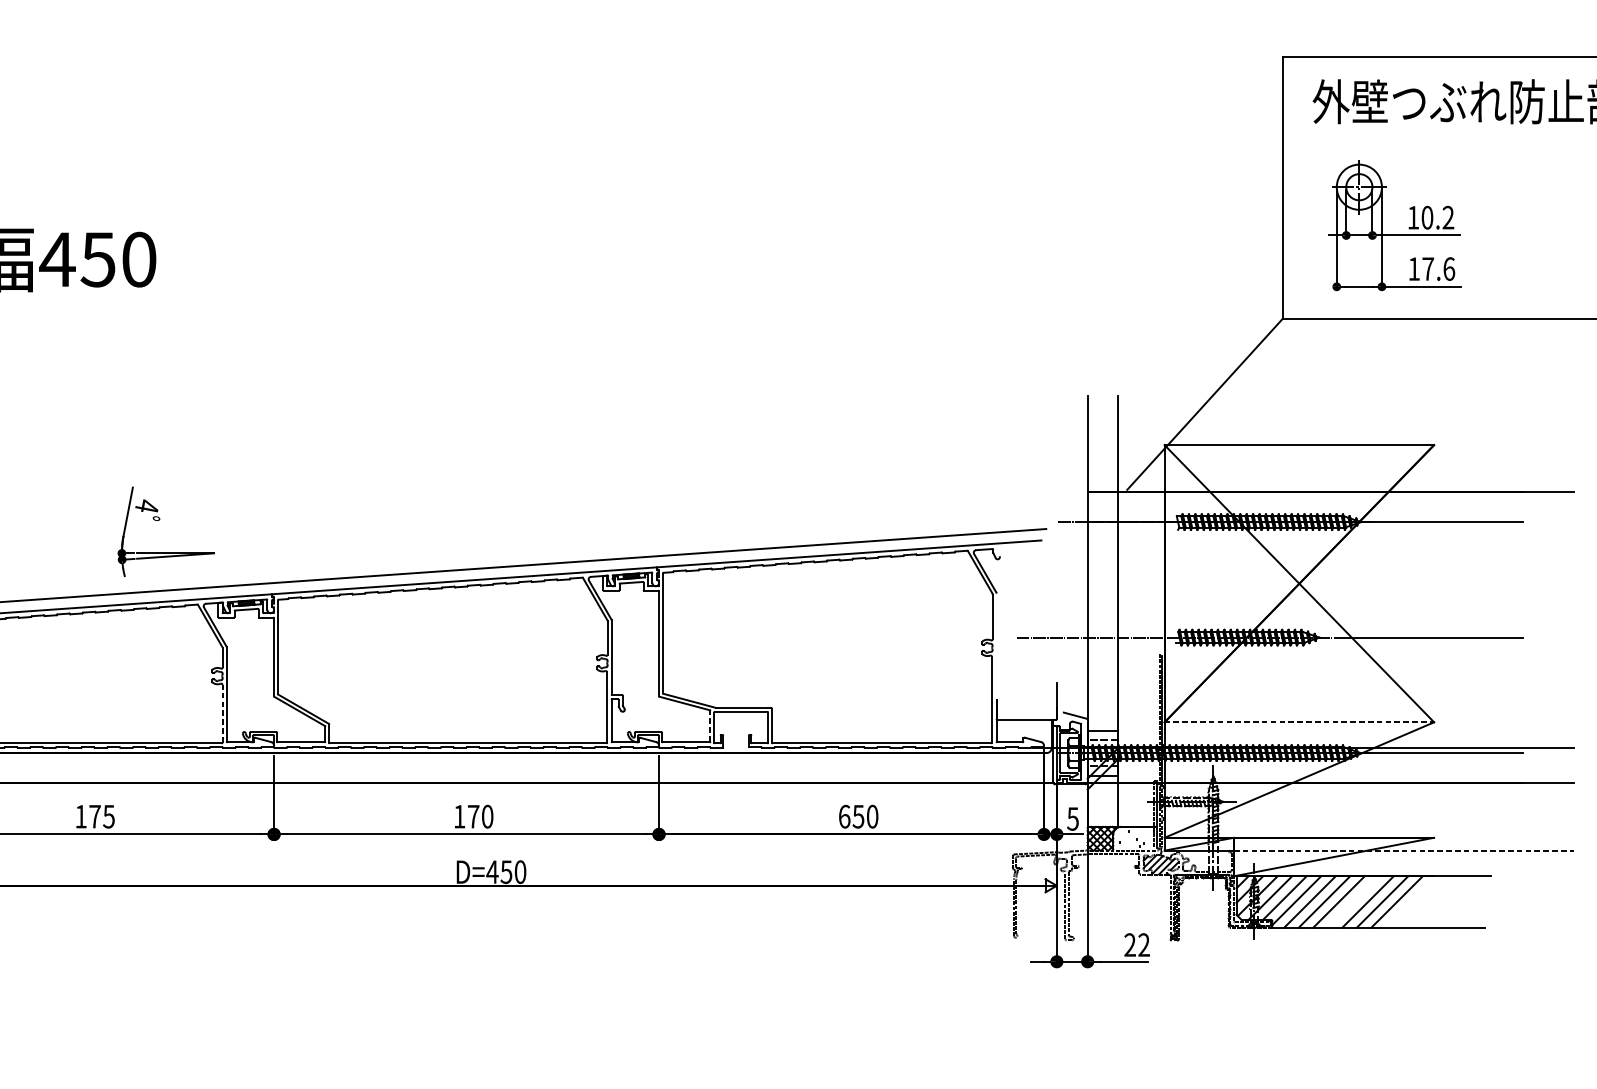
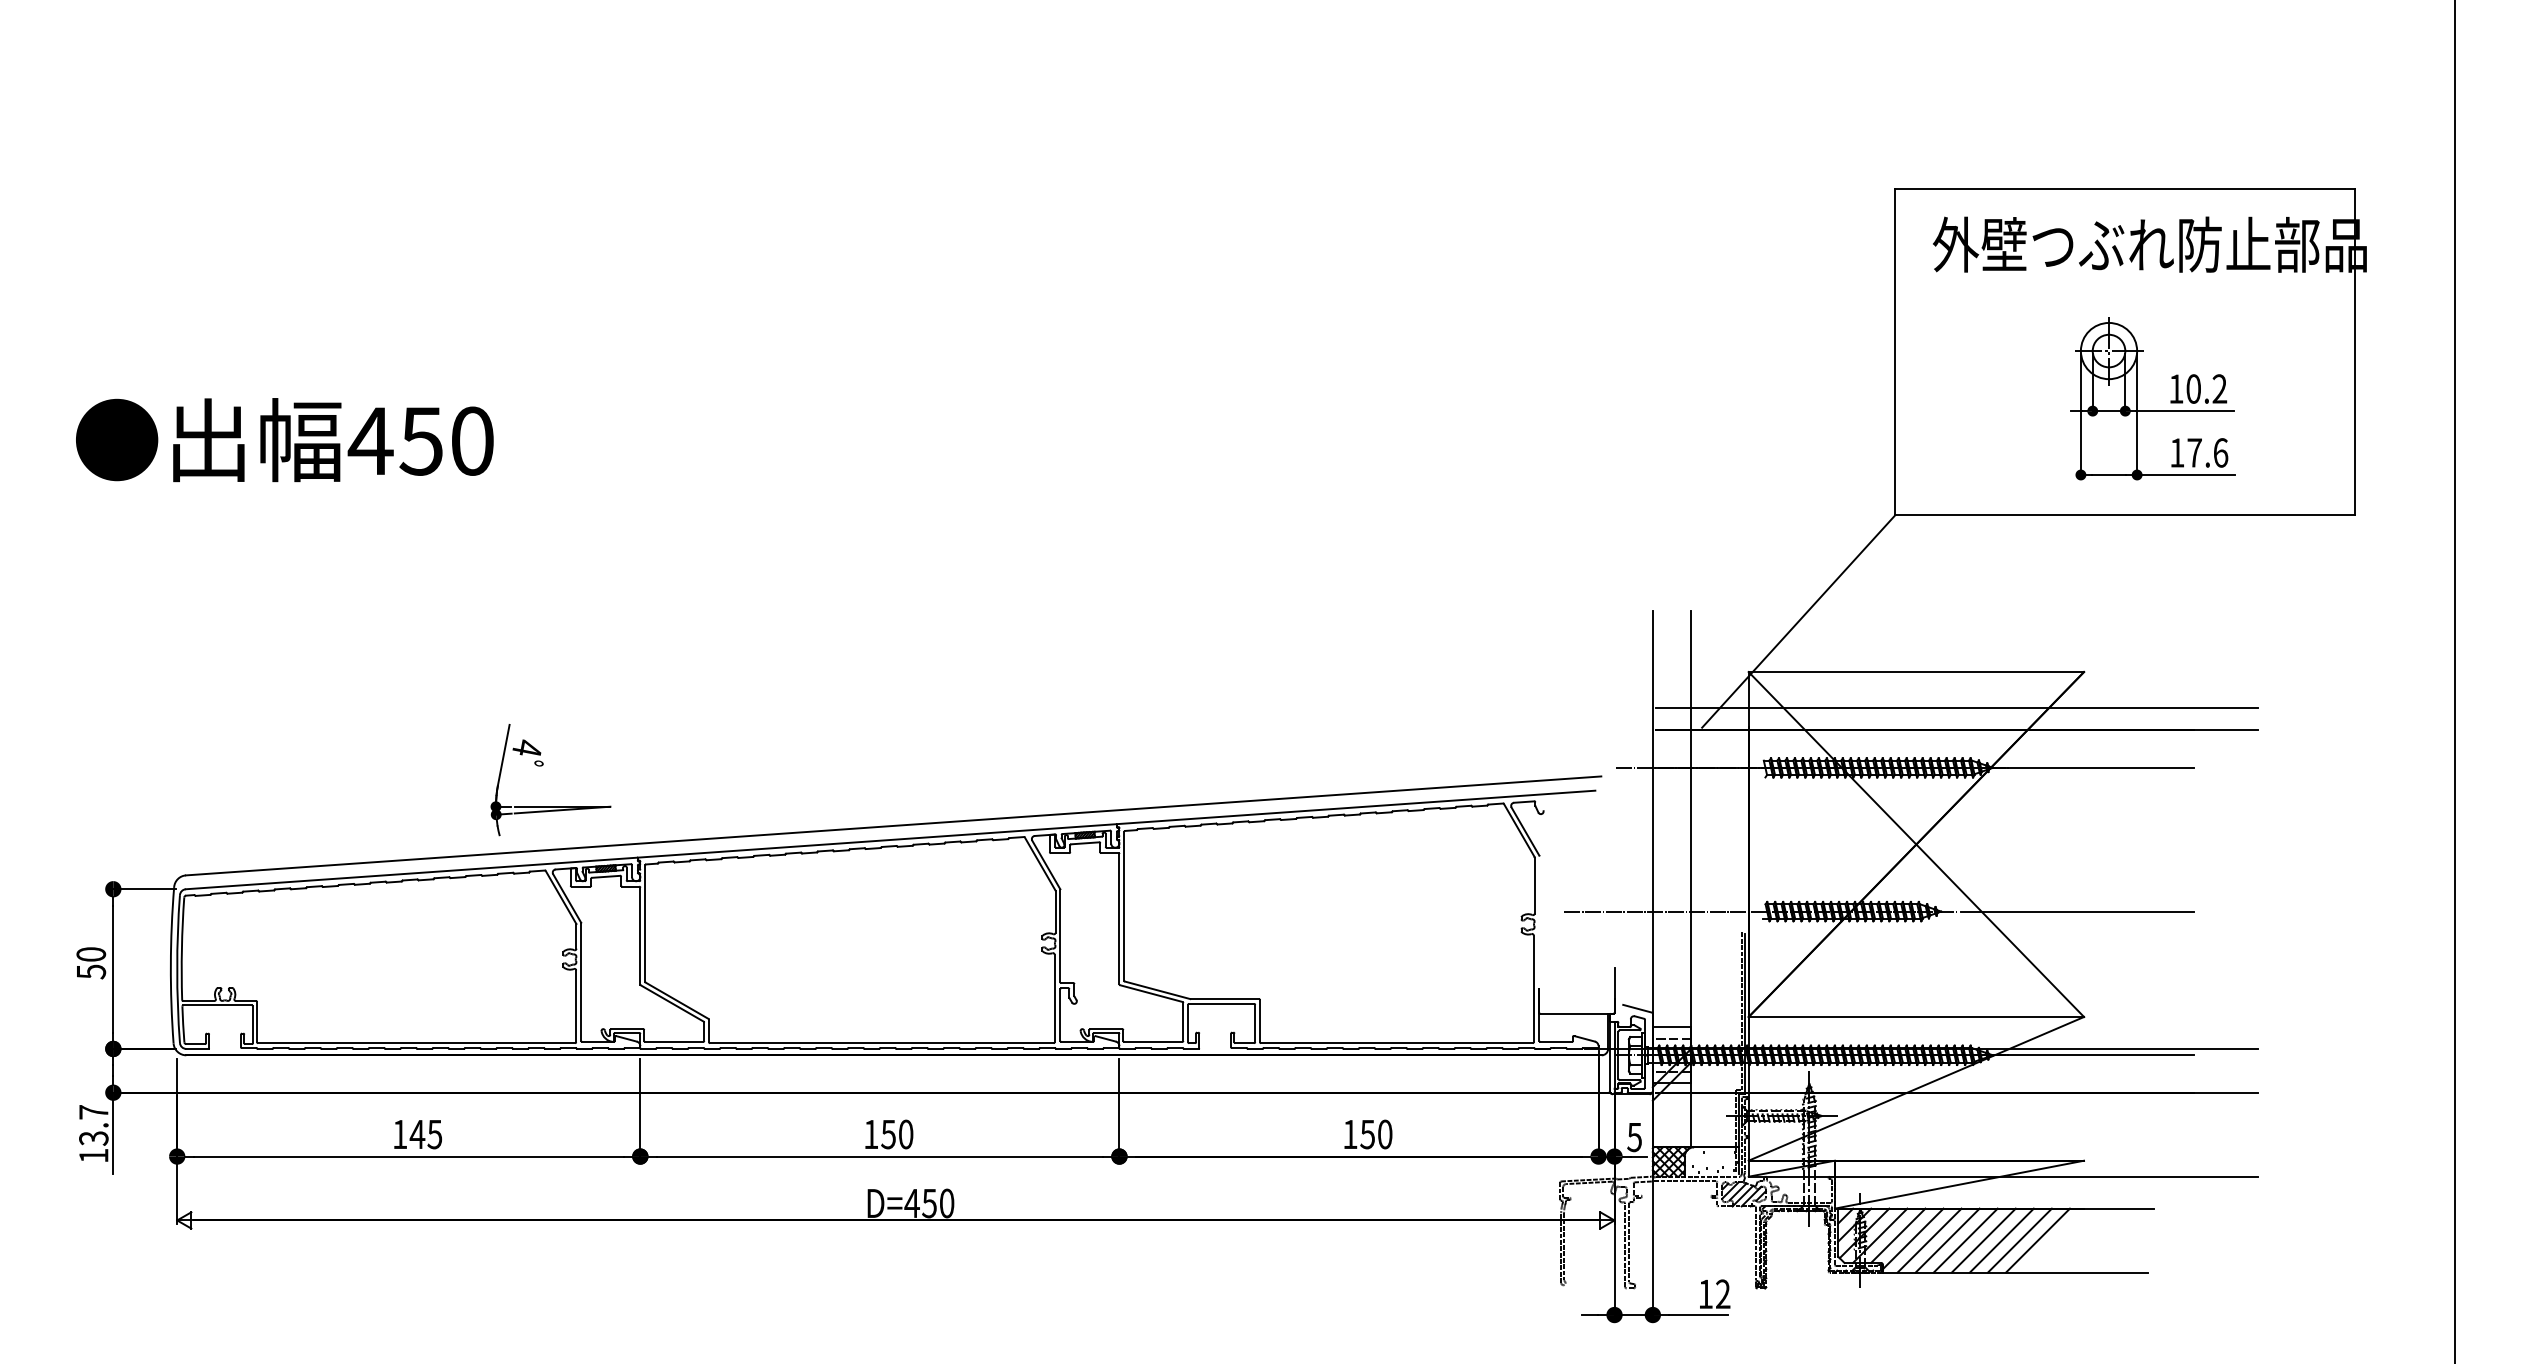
part: (1394, 234) -> (2152, 410), moved
line: (1332, 474) -> (1957, 708), added
part: (160, 520) -> (543, 765), moved
line: (222, 713) -> (576, 1006), dashed -> solid
line: (1299, 722) -> (1916, 1017), dashed -> solid
line: (710, 725) -> (1183, 1021), dashed -> solid
text: (95, 816) -> (417, 1134), 175 -> 145
text: (473, 816) -> (888, 1134), 170 -> 150
text: (844, 816) -> (1350, 1134), 650 -> 150
line: (1403, 850) -> (2046, 1176), dashed -> solid
line: (1353, 901) -> (1983, 1240), added
text: (1129, 944) -> (1705, 1293), 22 -> 12

